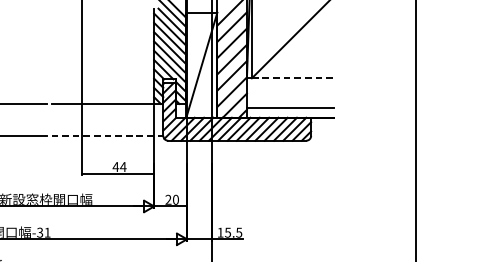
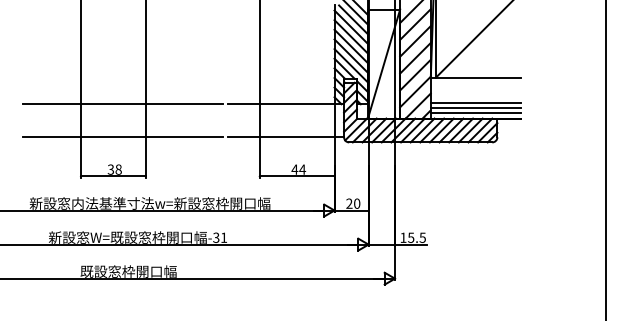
line: (292, 78) -> (478, 77), dashed -> solid
line: (290, 103) -> (475, 103), added
line: (290, 112) -> (475, 113), added
line: (107, 136) -> (286, 137), dashed -> solid

